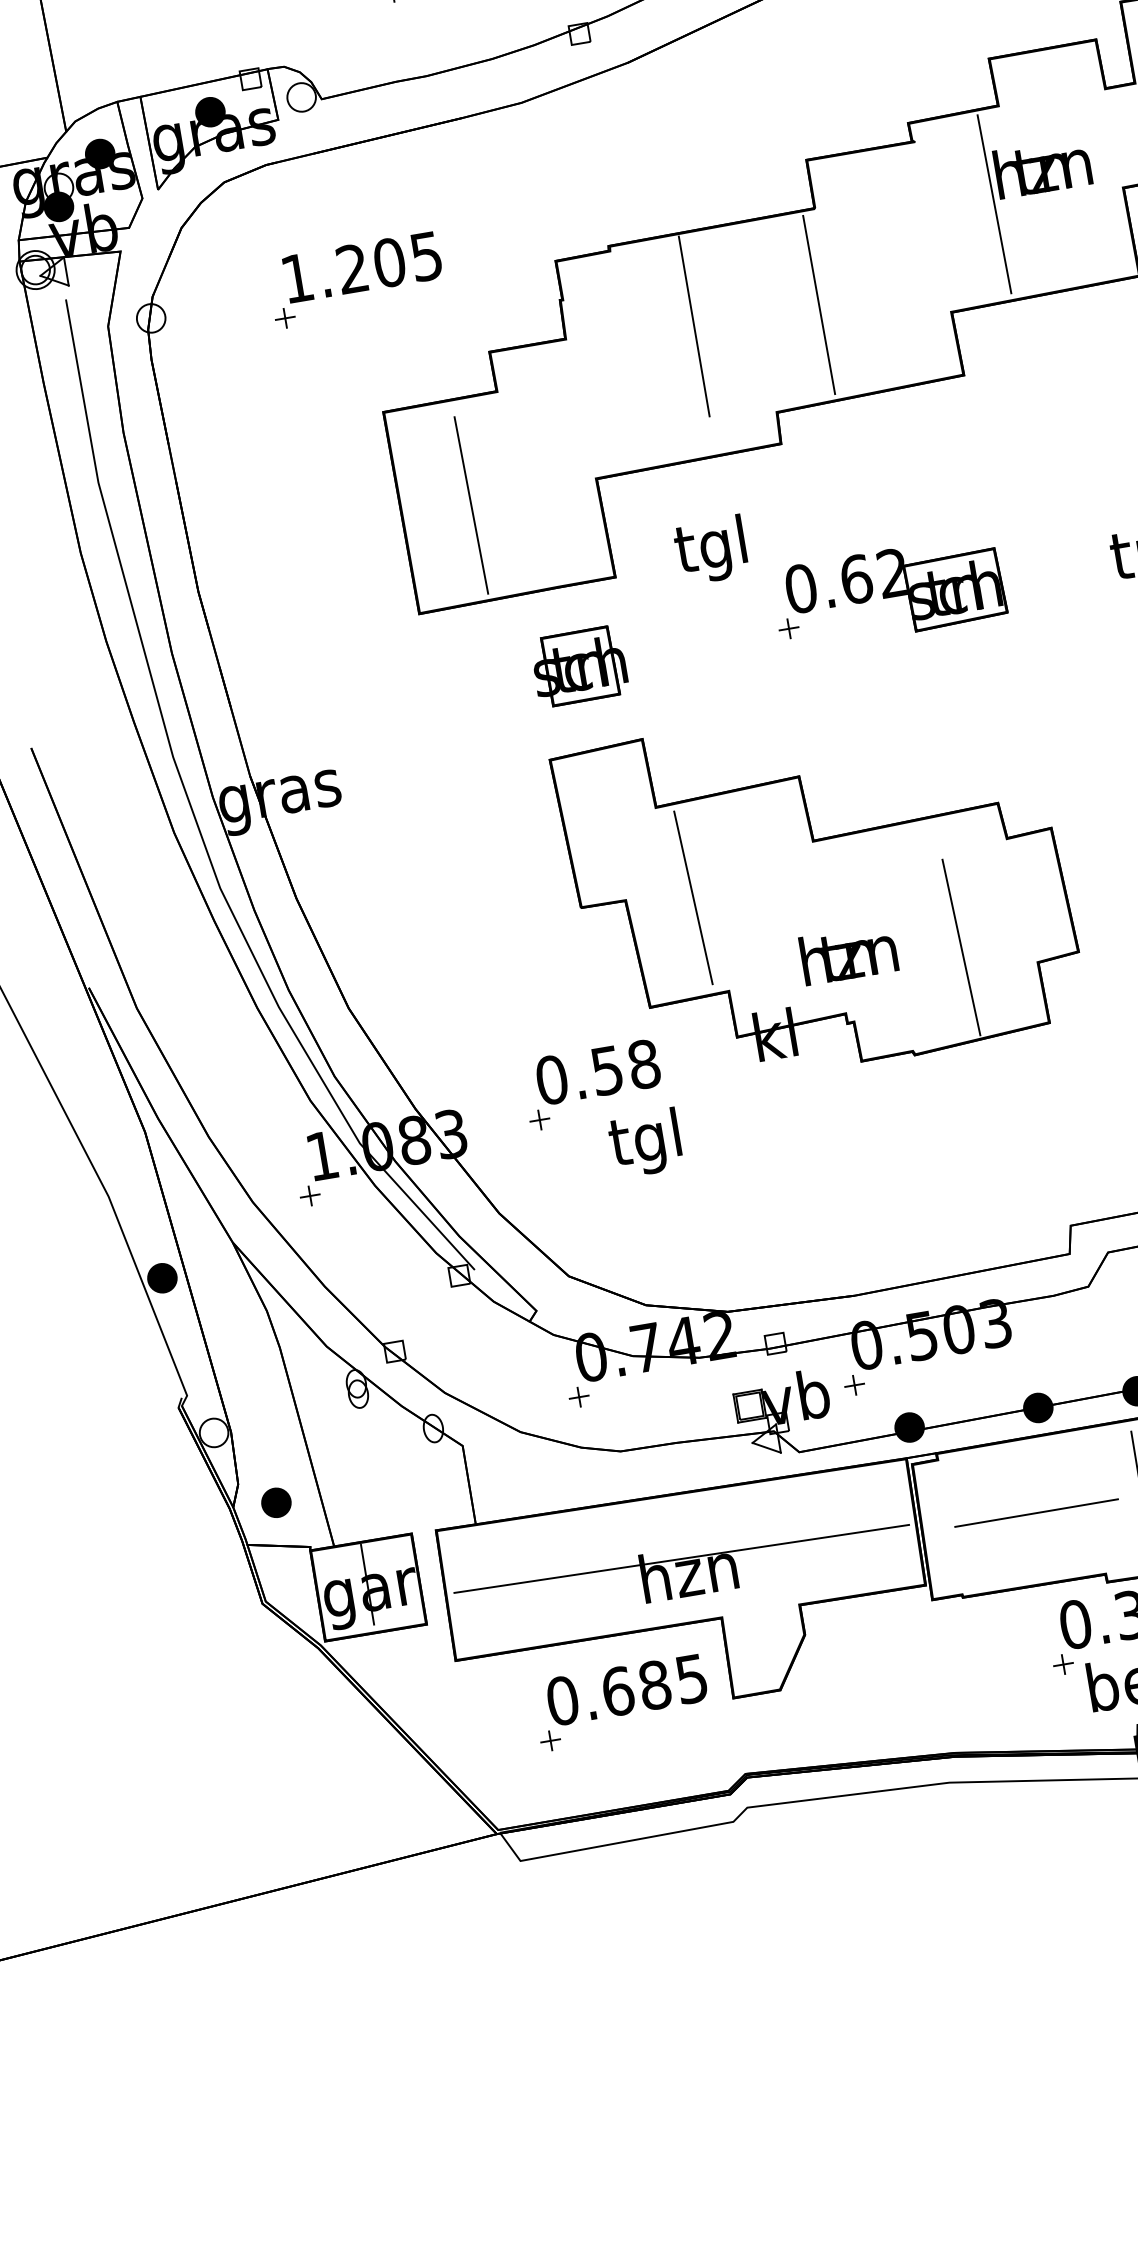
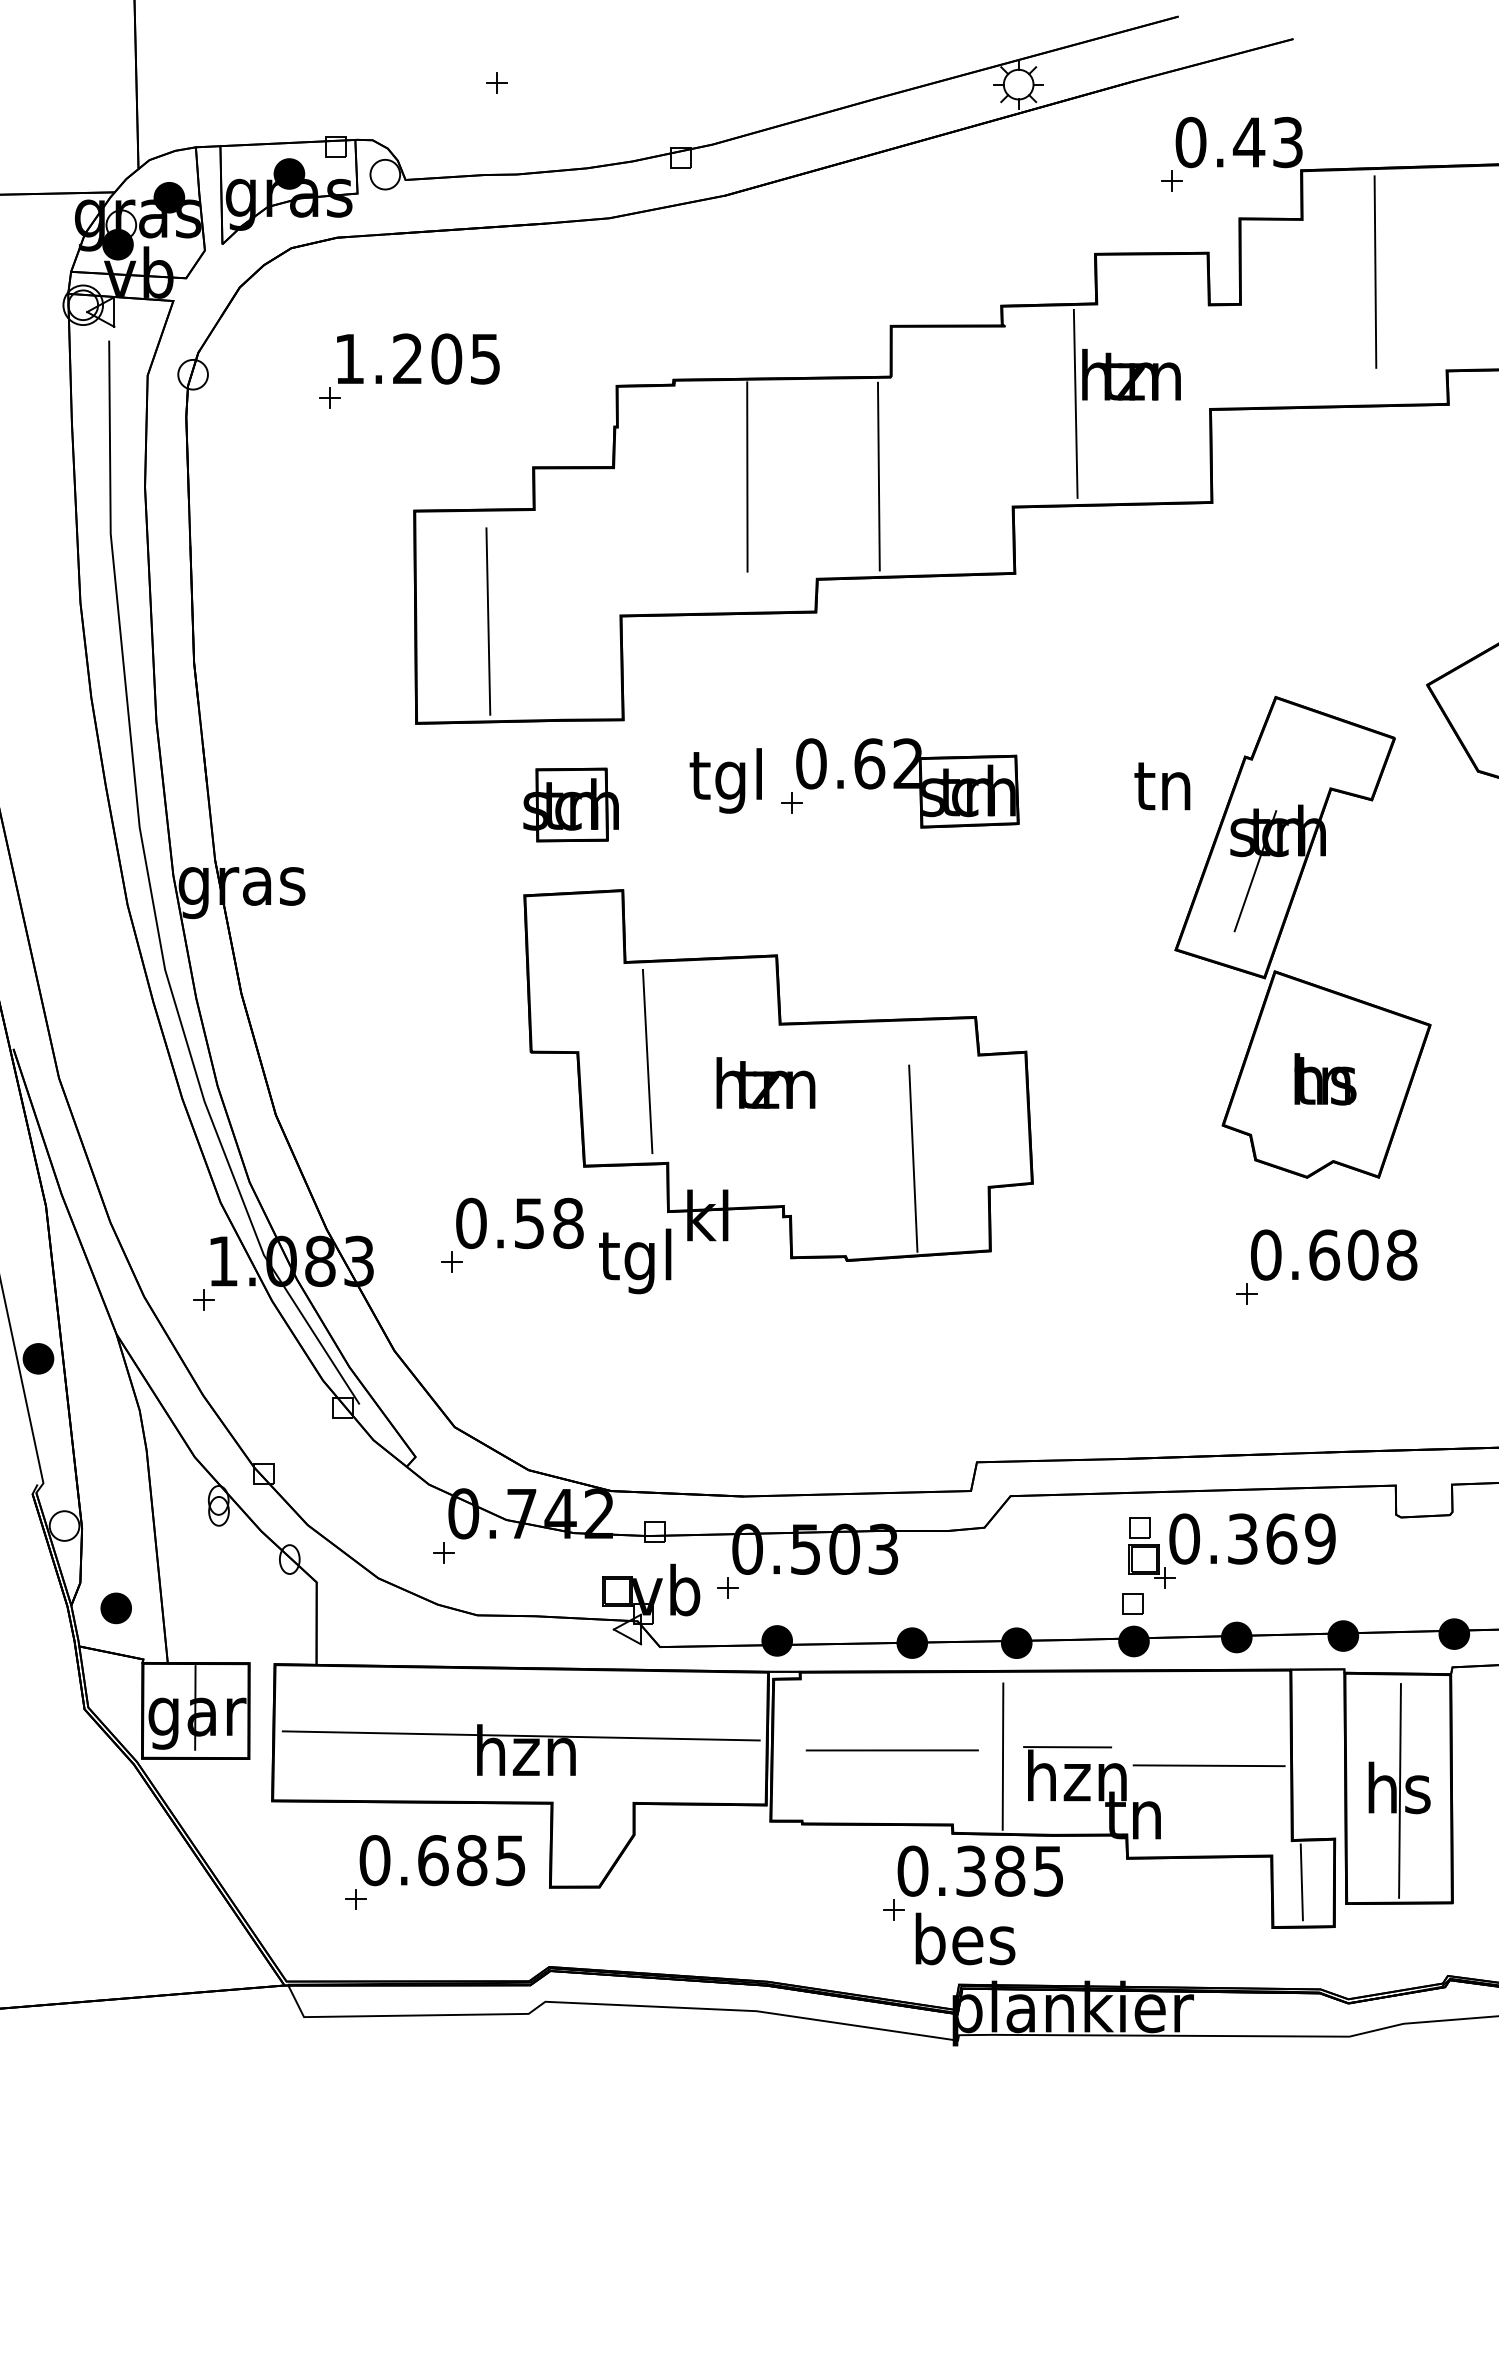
text: (710, 549) -> (725, 780), moved
text: (848, 953) -> (765, 1082), moved
text: (645, 1143) -> (635, 1261), moved

